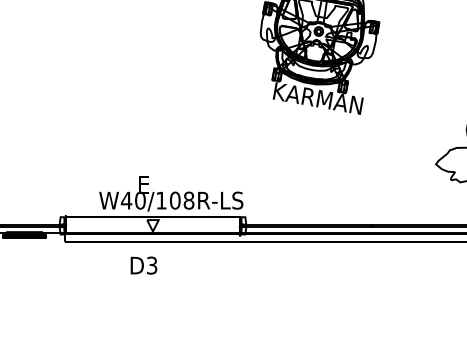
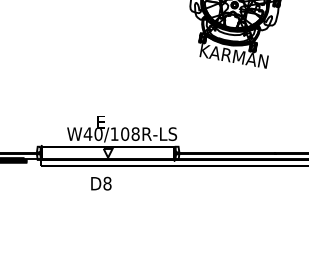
text: (151, 265) -> (107, 183), D3 -> D8

